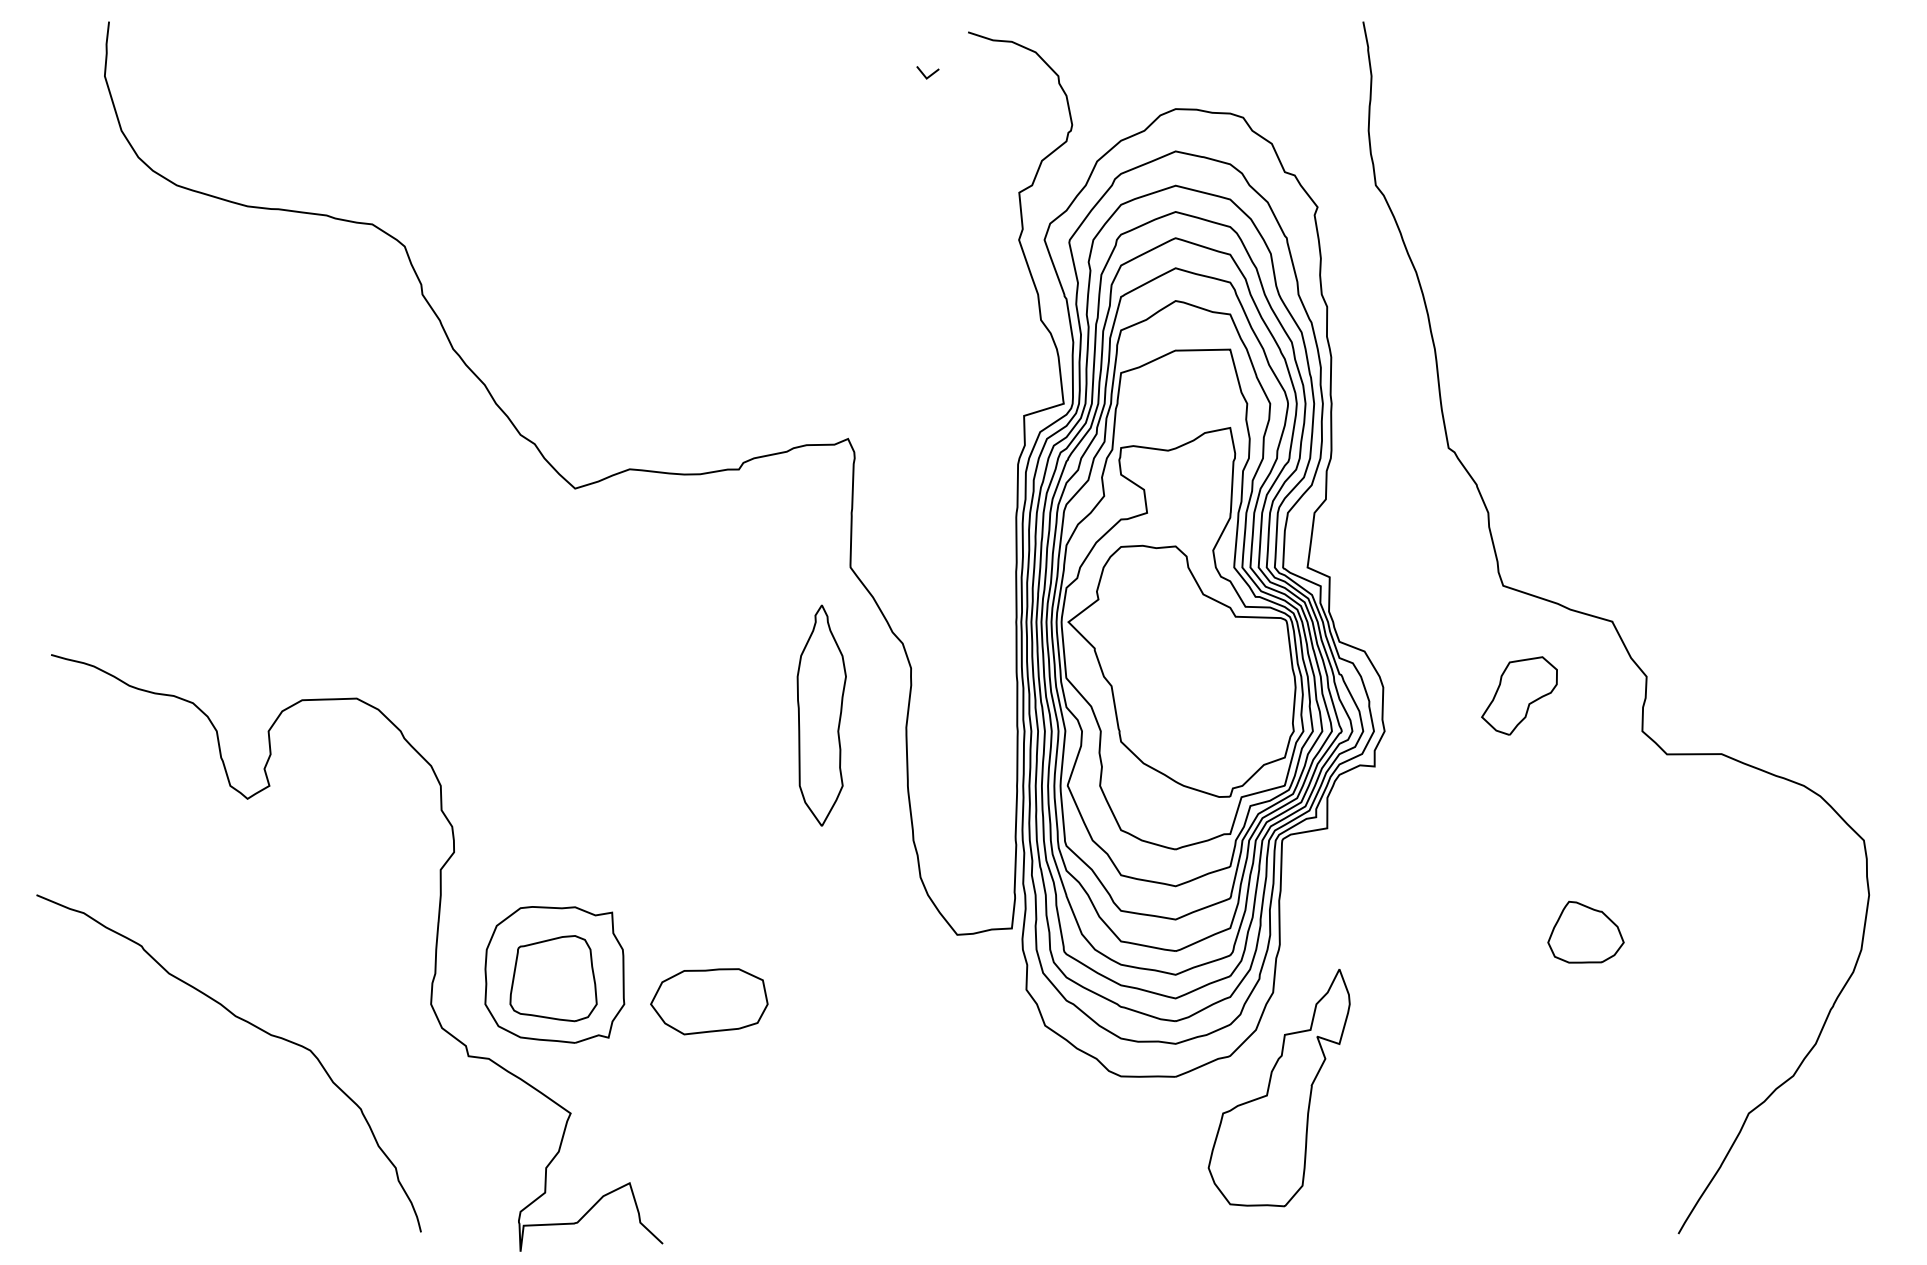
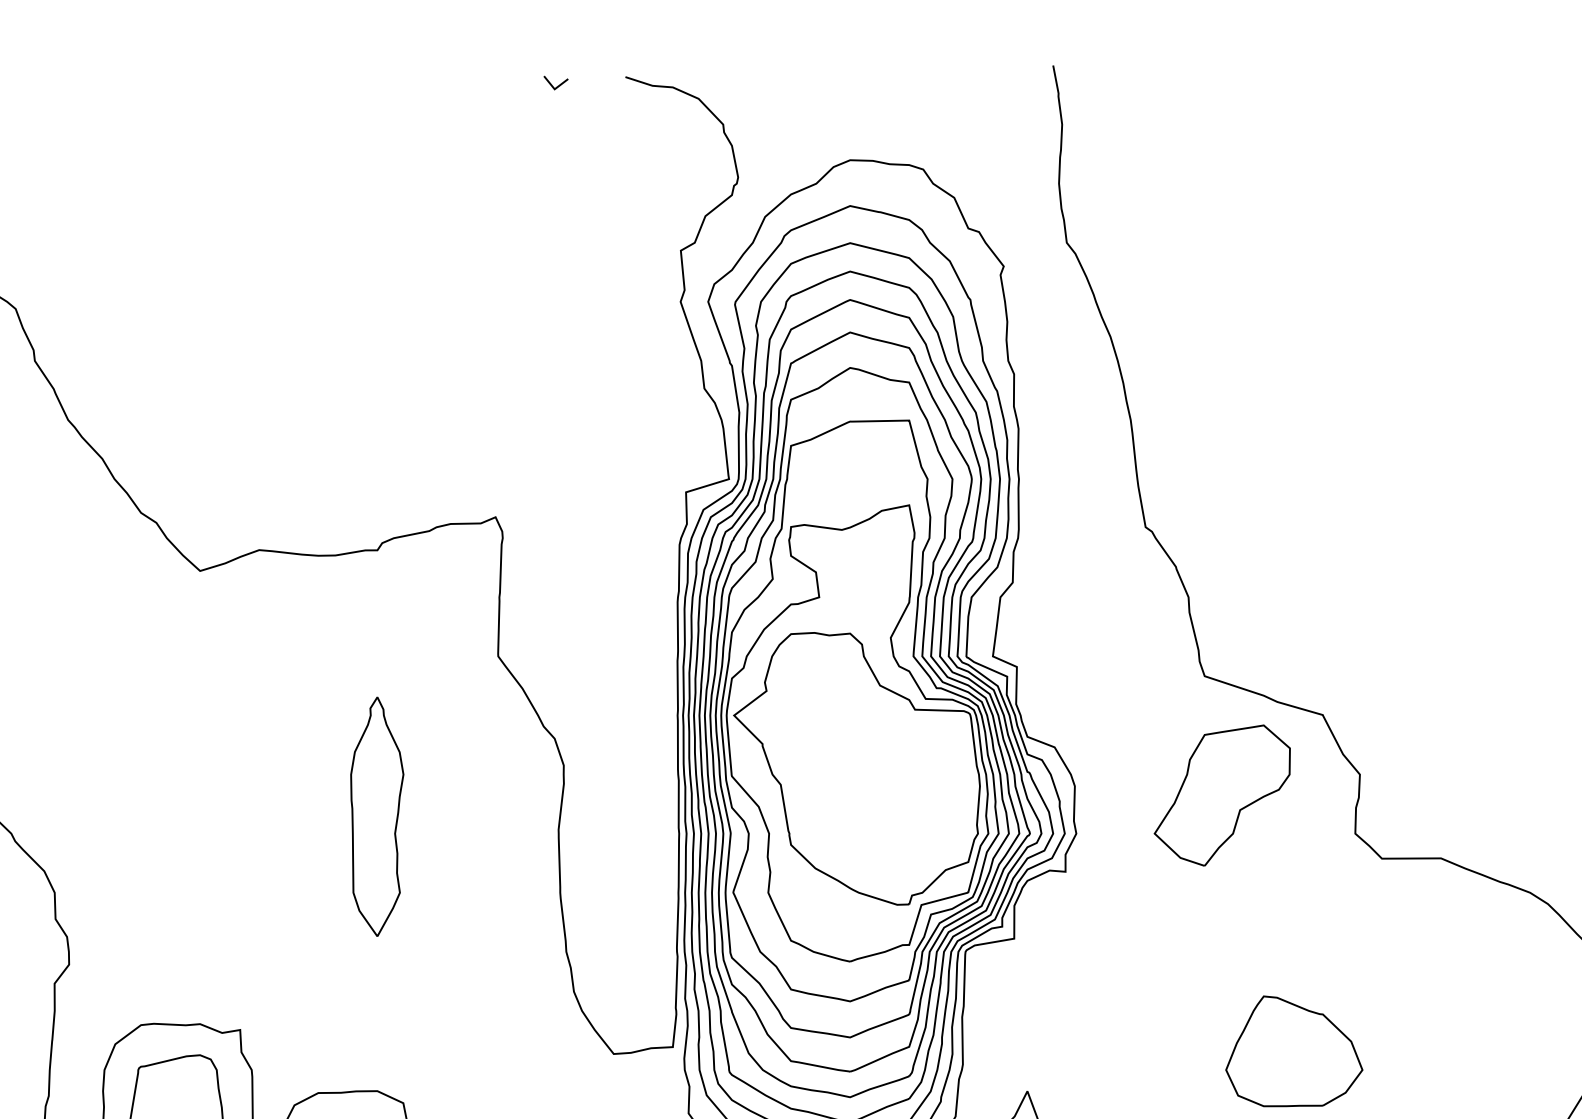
line: (924, 74) -> (552, 84), moved
part: (1519, 695) -> (1222, 794), size x1.67
part: (821, 715) -> (376, 816), moved
part: (1585, 931) -> (1293, 1050), size x1.67

